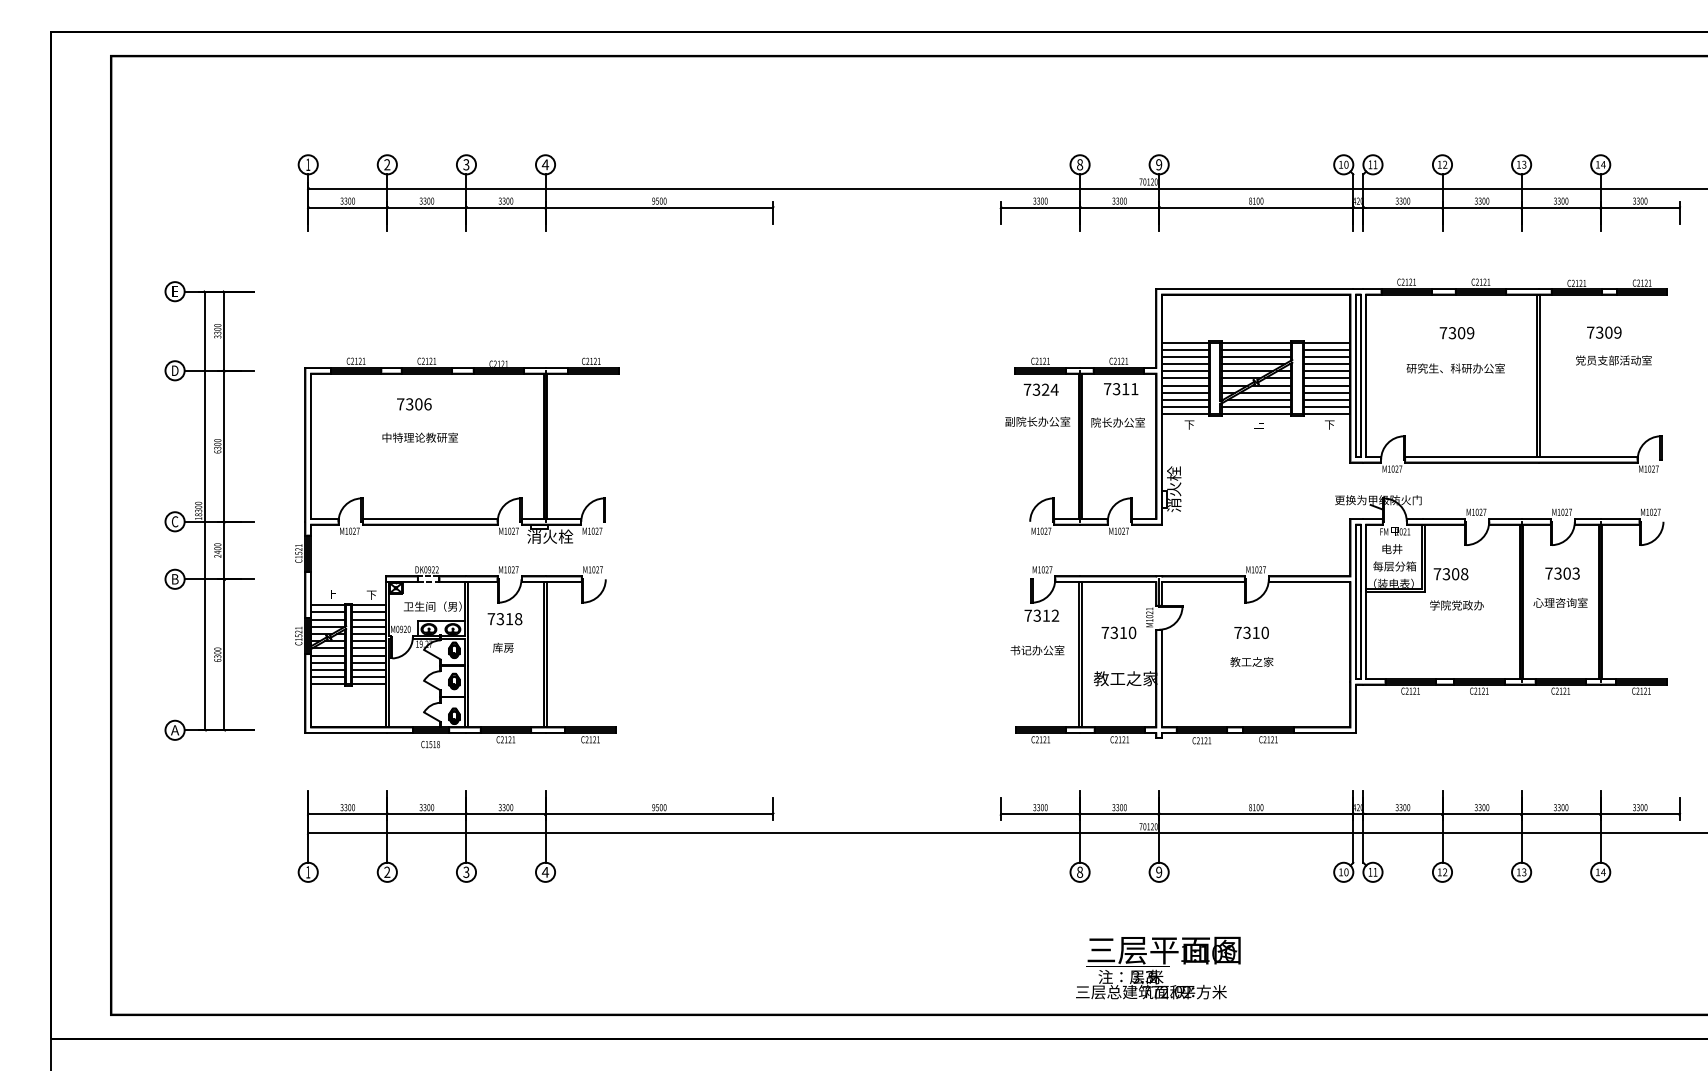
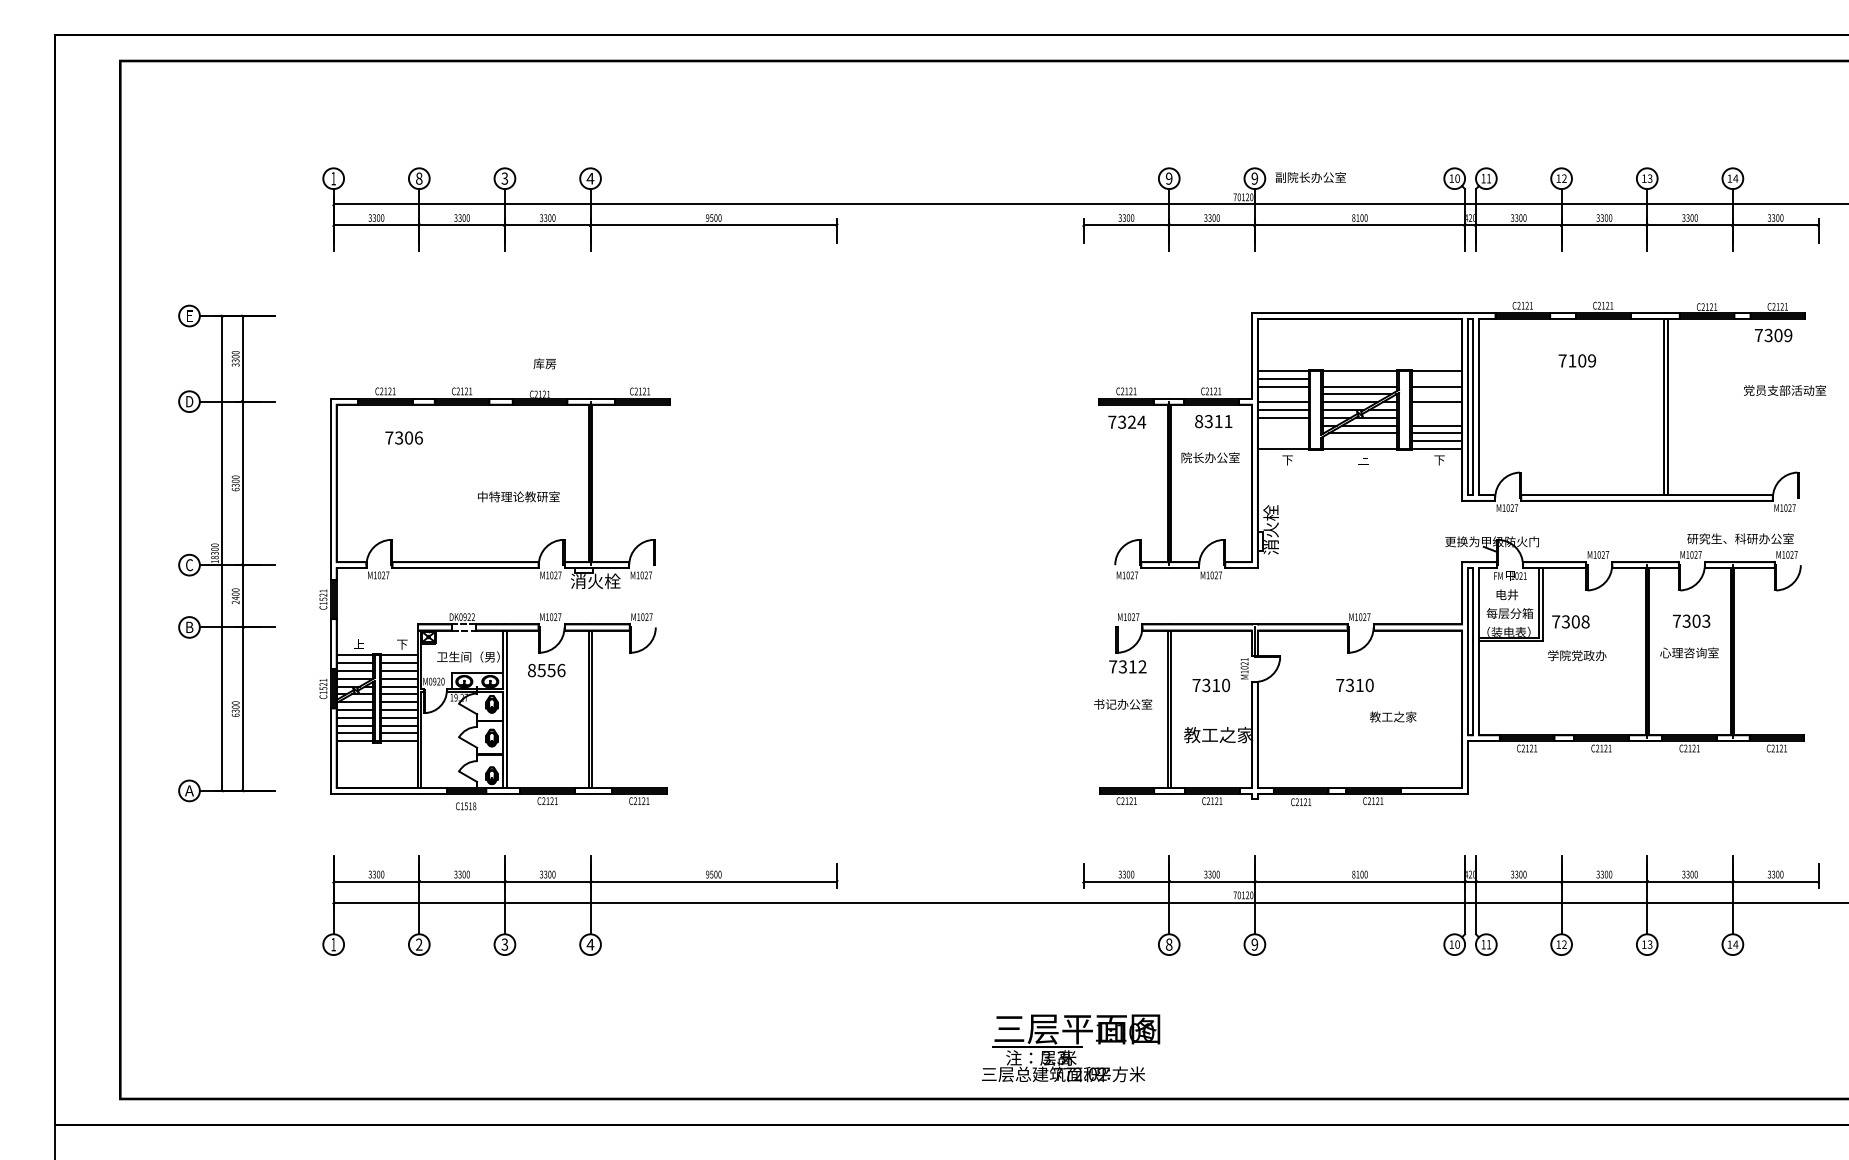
text: (387, 164) -> (419, 178), 2 -> 8
text: (1080, 164) -> (1169, 178), 8 -> 9
text: (1604, 332) -> (1773, 335), moved
text: (1452, 333) -> (1572, 361), 7309 -> 7109
line: (1255, 349) -> (1359, 378), removed
line: (1326, 349) -> (1436, 378), removed
text: (1613, 360) -> (1784, 390), moved
line: (1185, 364) -> (1283, 394), removed
line: (1326, 364) -> (1436, 394), removed
text: (1455, 368) -> (1740, 538), moved
line: (1326, 378) -> (1436, 410), removed
line: (1326, 385) -> (1436, 417), removed
text: (1107, 389) -> (1198, 421), 7311 -> 8311
line: (1185, 392) -> (1283, 425), removed
line: (1185, 400) -> (1283, 433), removed
text: (414, 404) -> (404, 438), moved
line: (1185, 407) -> (1283, 441), removed
line: (1255, 407) -> (1359, 441), removed
text: (1037, 421) -> (1310, 177), moved
text: (419, 437) -> (517, 496), moved
text: (504, 619) -> (546, 670), 7318 -> 8556
text: (503, 647) -> (545, 363), moved
text: (1251, 662) -> (1392, 717), moved
text: (1158, 967) -> (1071, 1047), moved

